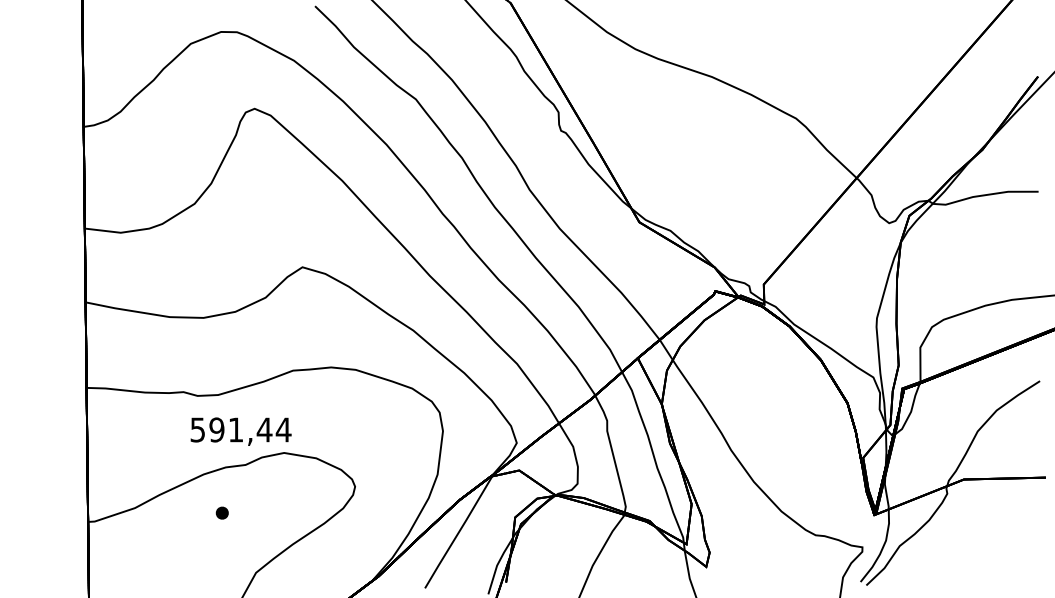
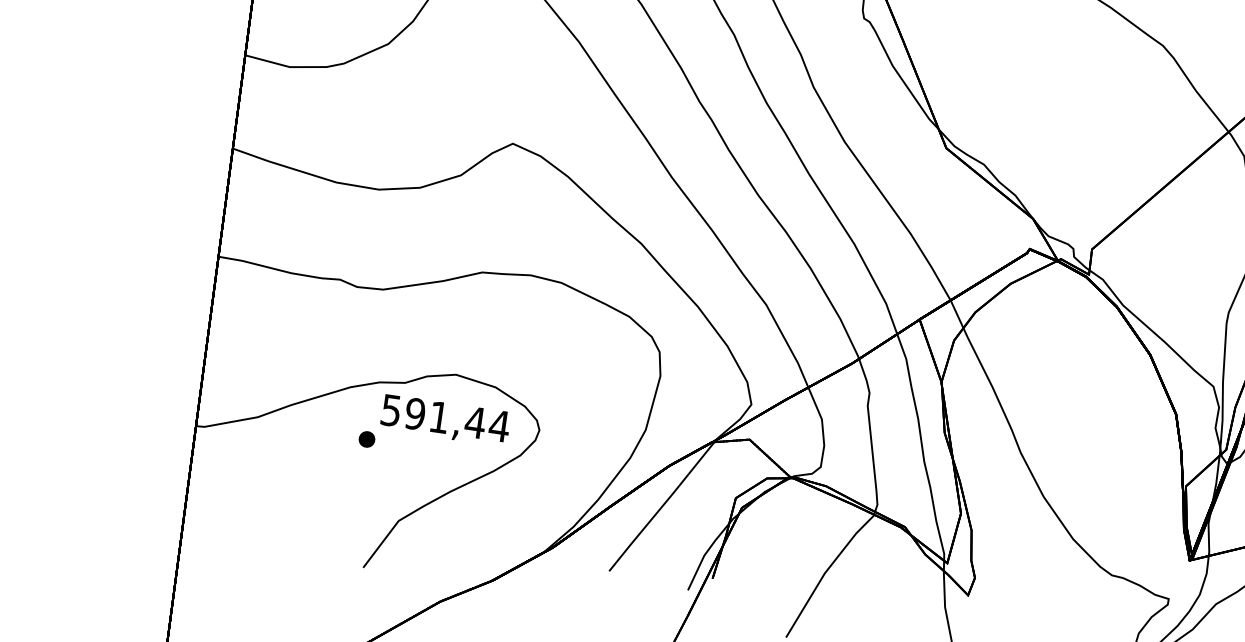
text: (240, 431) -> (444, 420), moved

